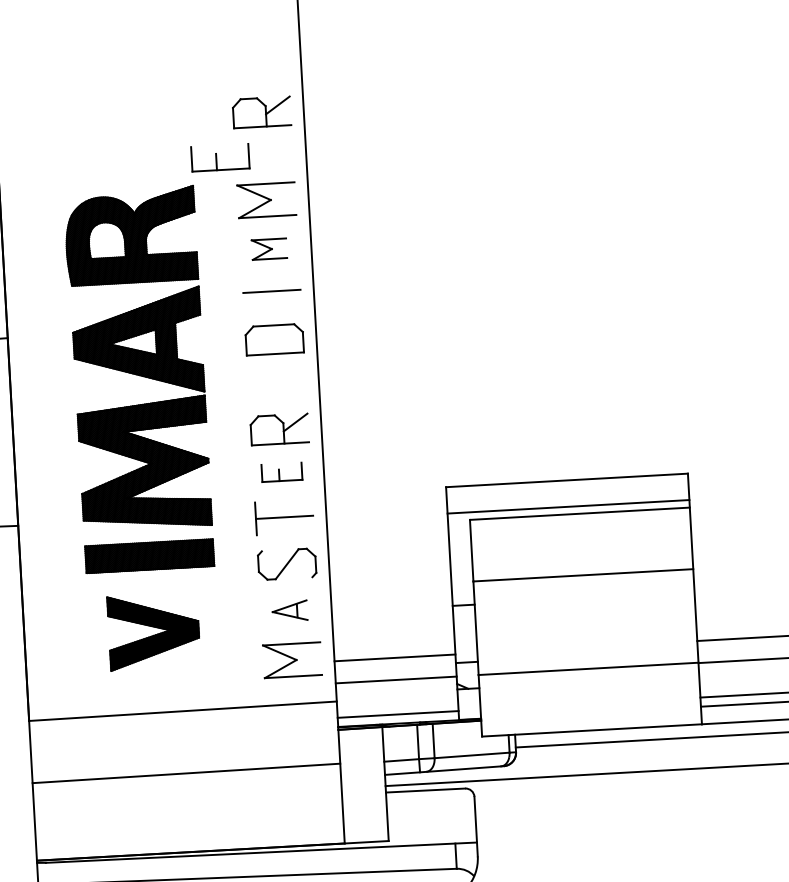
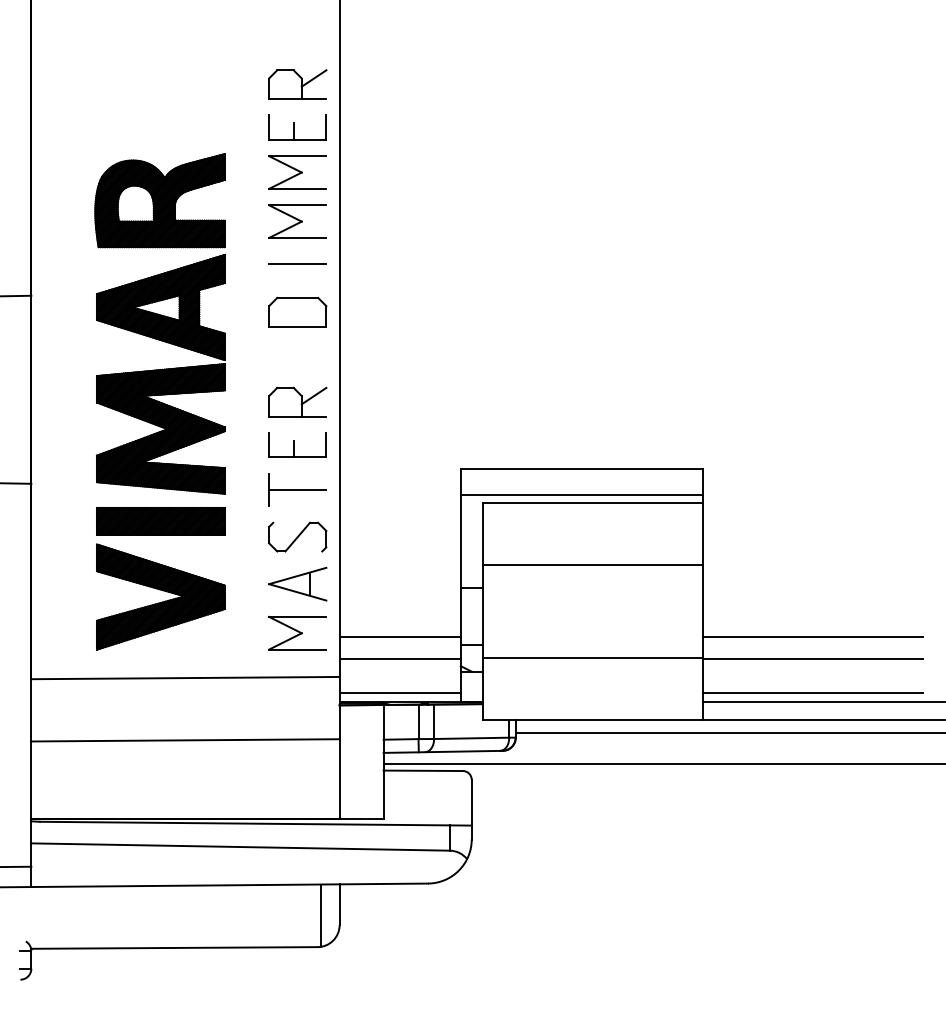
part: (220, 157) -> (297, 127), moved
part: (269, 249) -> (297, 221), size x1.67
part: (281, 471) -> (297, 444), size x1.43
part: (289, 610) -> (297, 583), size x1.67
part: (153, 631) -> (160, 596), size x1.43

